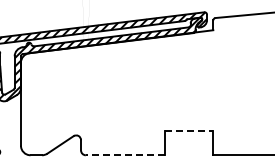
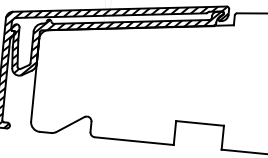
line: (189, 131) -> (200, 123), dashed -> solid
line: (125, 155) -> (134, 141), dashed -> solid

